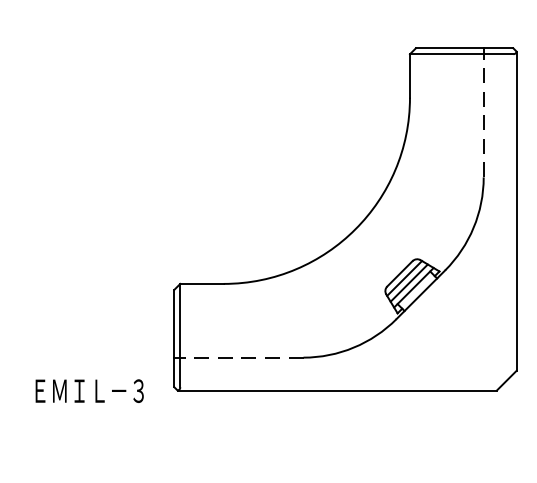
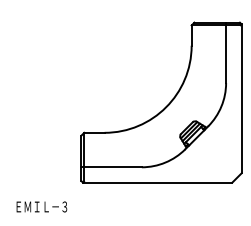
line: (484, 116) -> (226, 54), dashed -> solid
line: (242, 358) -> (113, 167), dashed -> solid
text: (88, 390) -> (41, 206), moved

